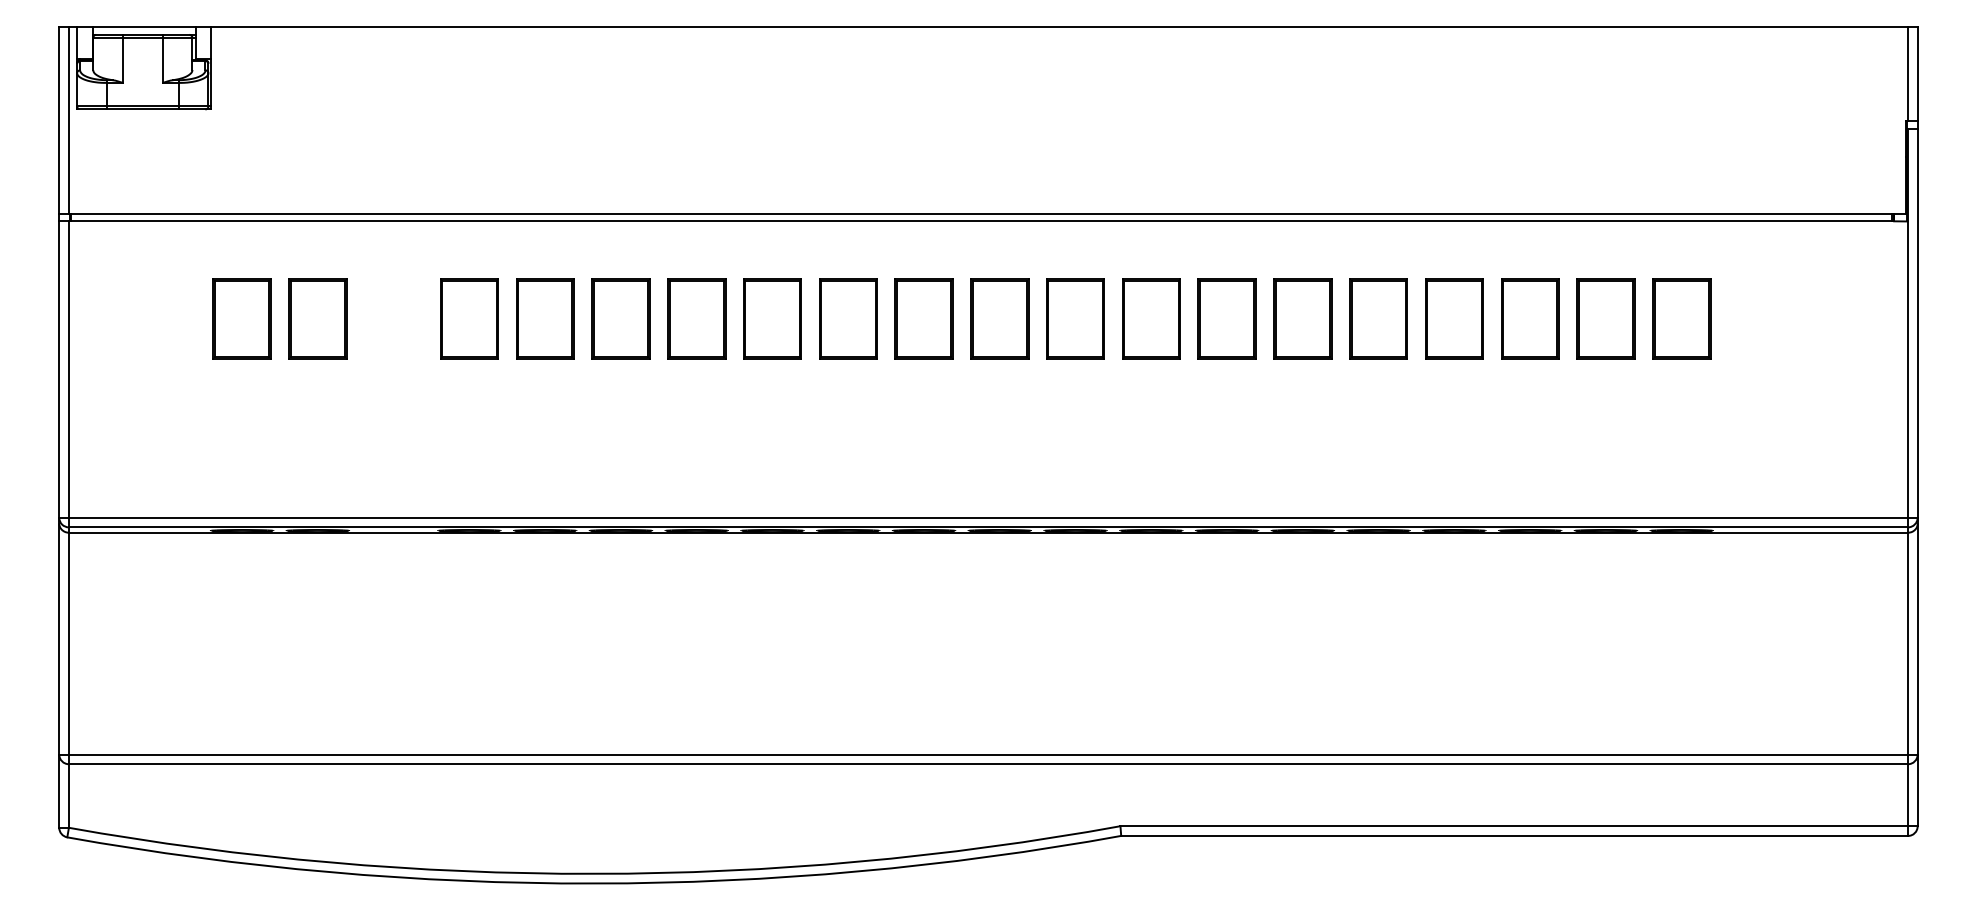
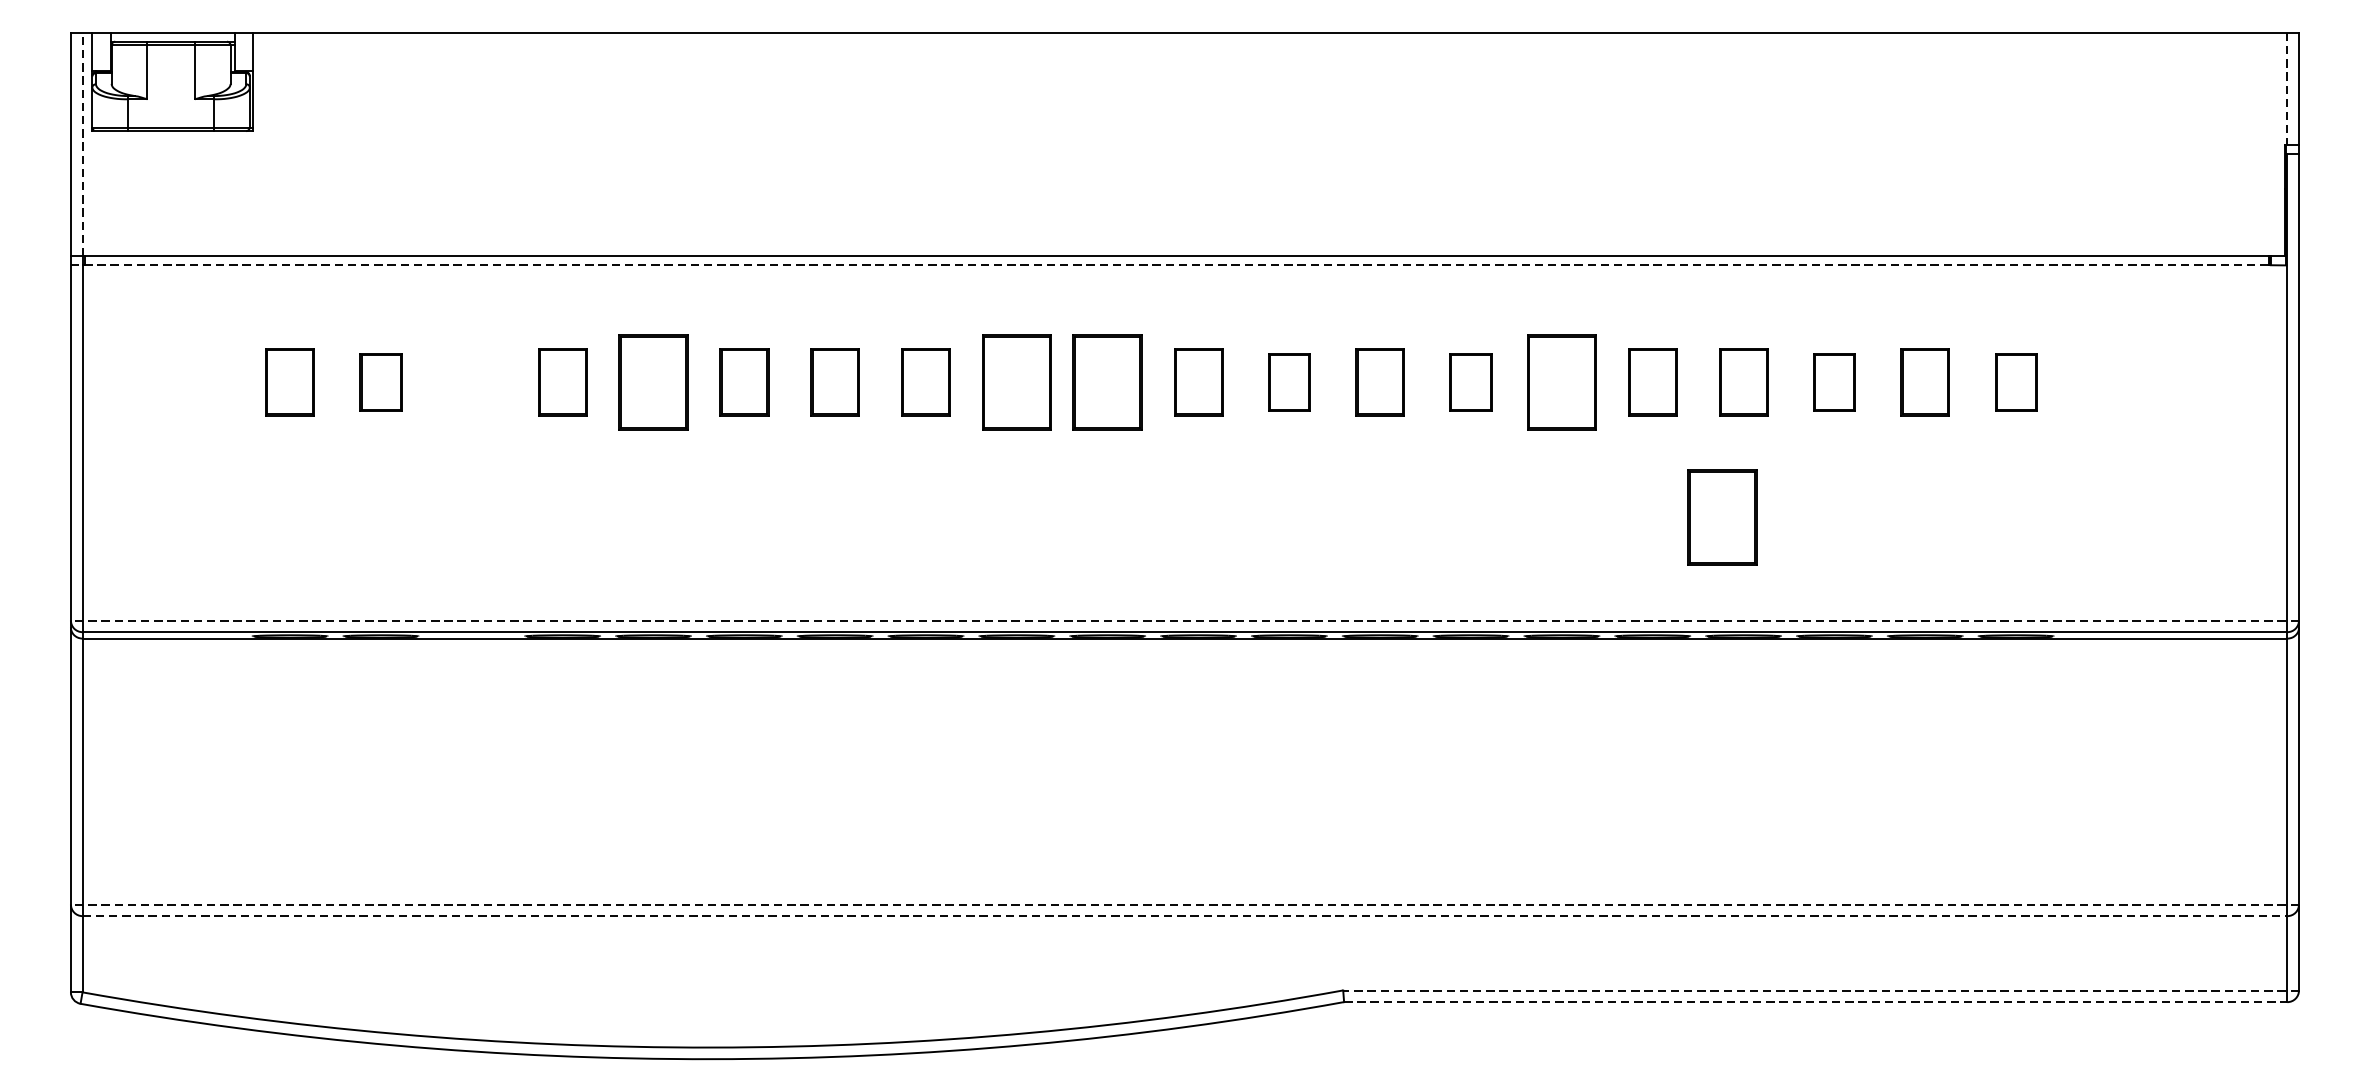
line: (1907, 74) -> (2286, 89), solid -> dashed
line: (68, 120) -> (82, 144), solid -> dashed
line: (977, 221) -> (1171, 265), solid -> dashed
part: (241, 318) -> (289, 381), size x0.7
part: (317, 318) -> (380, 381), size x0.6
part: (469, 318) -> (562, 381), size x0.7
part: (620, 318) -> (743, 381), size x0.7
part: (696, 318) -> (834, 381), size x0.7
part: (772, 318) -> (926, 381), size x0.7
part: (999, 318) -> (1198, 381), size x0.7
part: (1075, 318) -> (1289, 381), size x0.6
part: (1151, 318) -> (1380, 381), size x0.7
part: (1226, 318) -> (1470, 381), size x0.6
part: (1378, 318) -> (1652, 381), size x0.7
part: (1454, 318) -> (1743, 381), size x0.7
part: (1530, 318) -> (1834, 381), size x0.6
part: (1605, 318) -> (1924, 381), size x0.7
part: (1681, 318) -> (2015, 381), size x0.6
part: (1436, 431) -> (1722, 517), added
line: (987, 517) -> (1183, 620), solid -> dashed
line: (987, 754) -> (1183, 904), solid -> dashed
line: (988, 764) -> (1185, 916), solid -> dashed
line: (1519, 826) -> (1821, 990), solid -> dashed
line: (1515, 835) -> (1816, 1001), solid -> dashed

